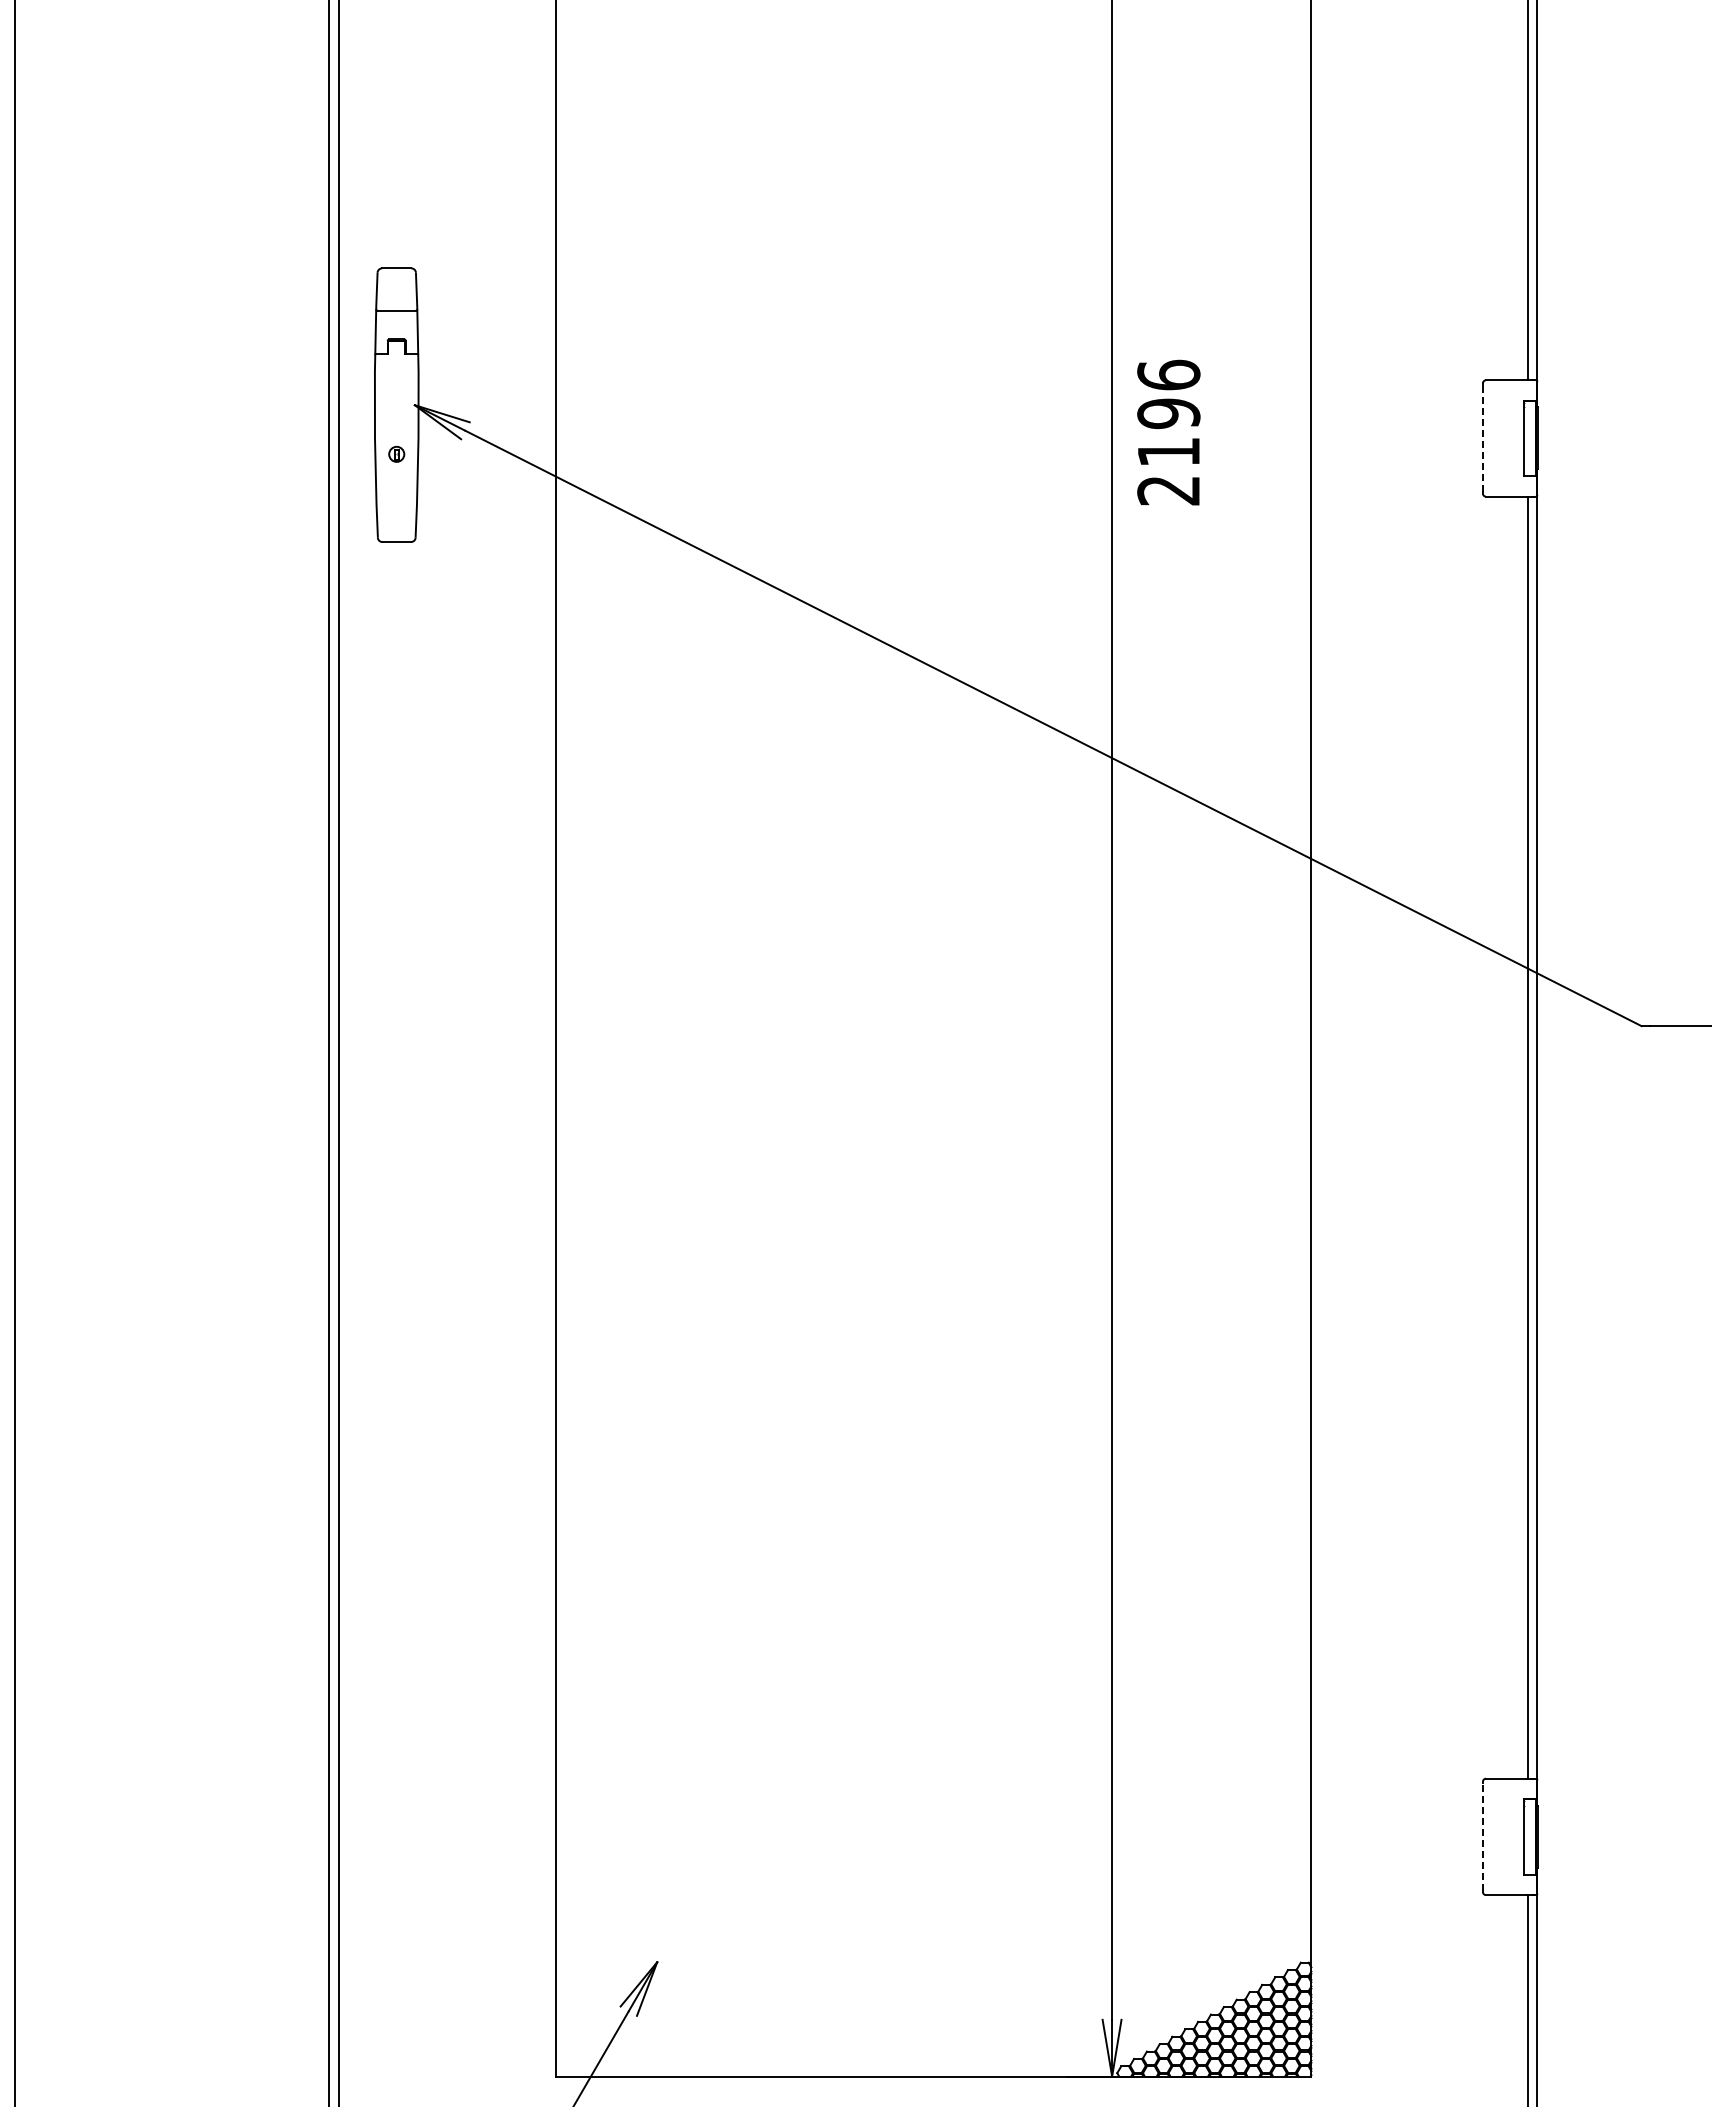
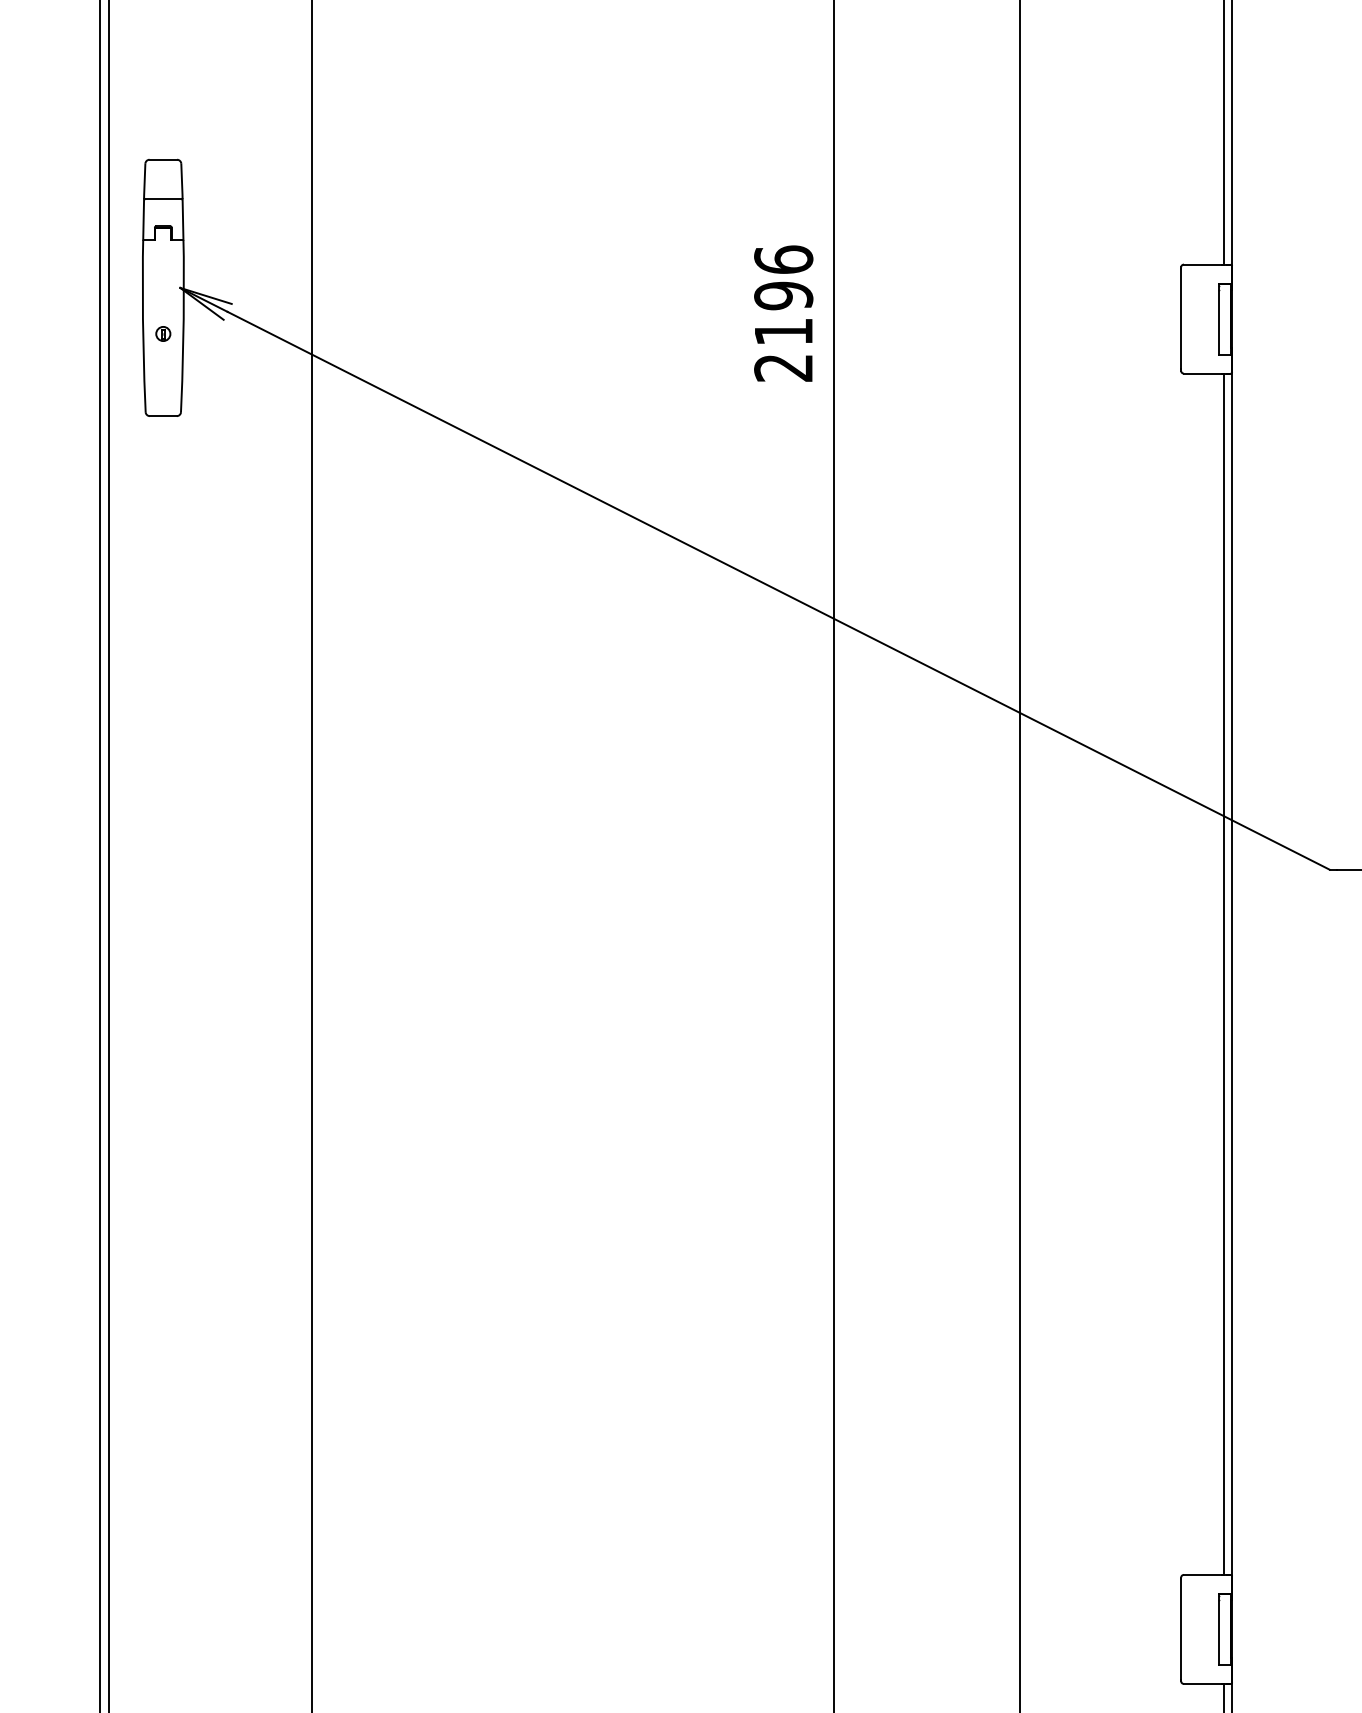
text: (1168, 432) -> (783, 313), moved
line: (1482, 438) -> (1180, 319), dashed -> solid
line: (1482, 1836) -> (1180, 1629), dashed -> solid

